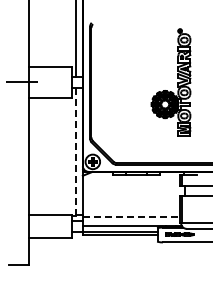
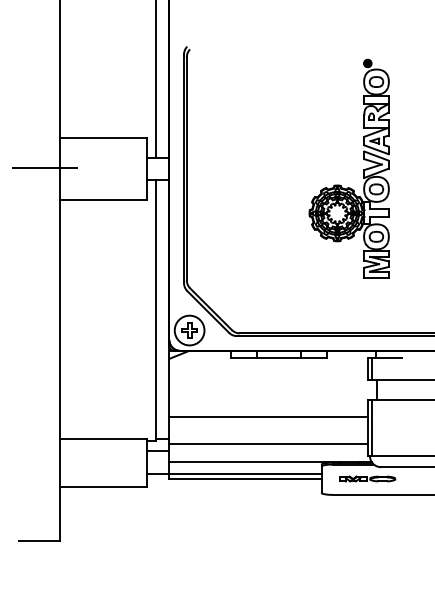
line: (76, 152) -> (156, 311), dashed -> solid
line: (131, 204) -> (268, 417), added
line: (131, 217) -> (268, 444), dashed -> solid

